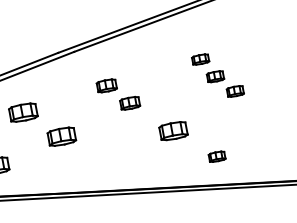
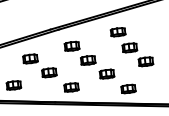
part: (217, 76) -> (131, 47), size x1.67
part: (117, 93) -> (79, 52), size x1.43
part: (217, 155) -> (128, 88), size x1.67
part: (106, 161) -> (71, 87), added

